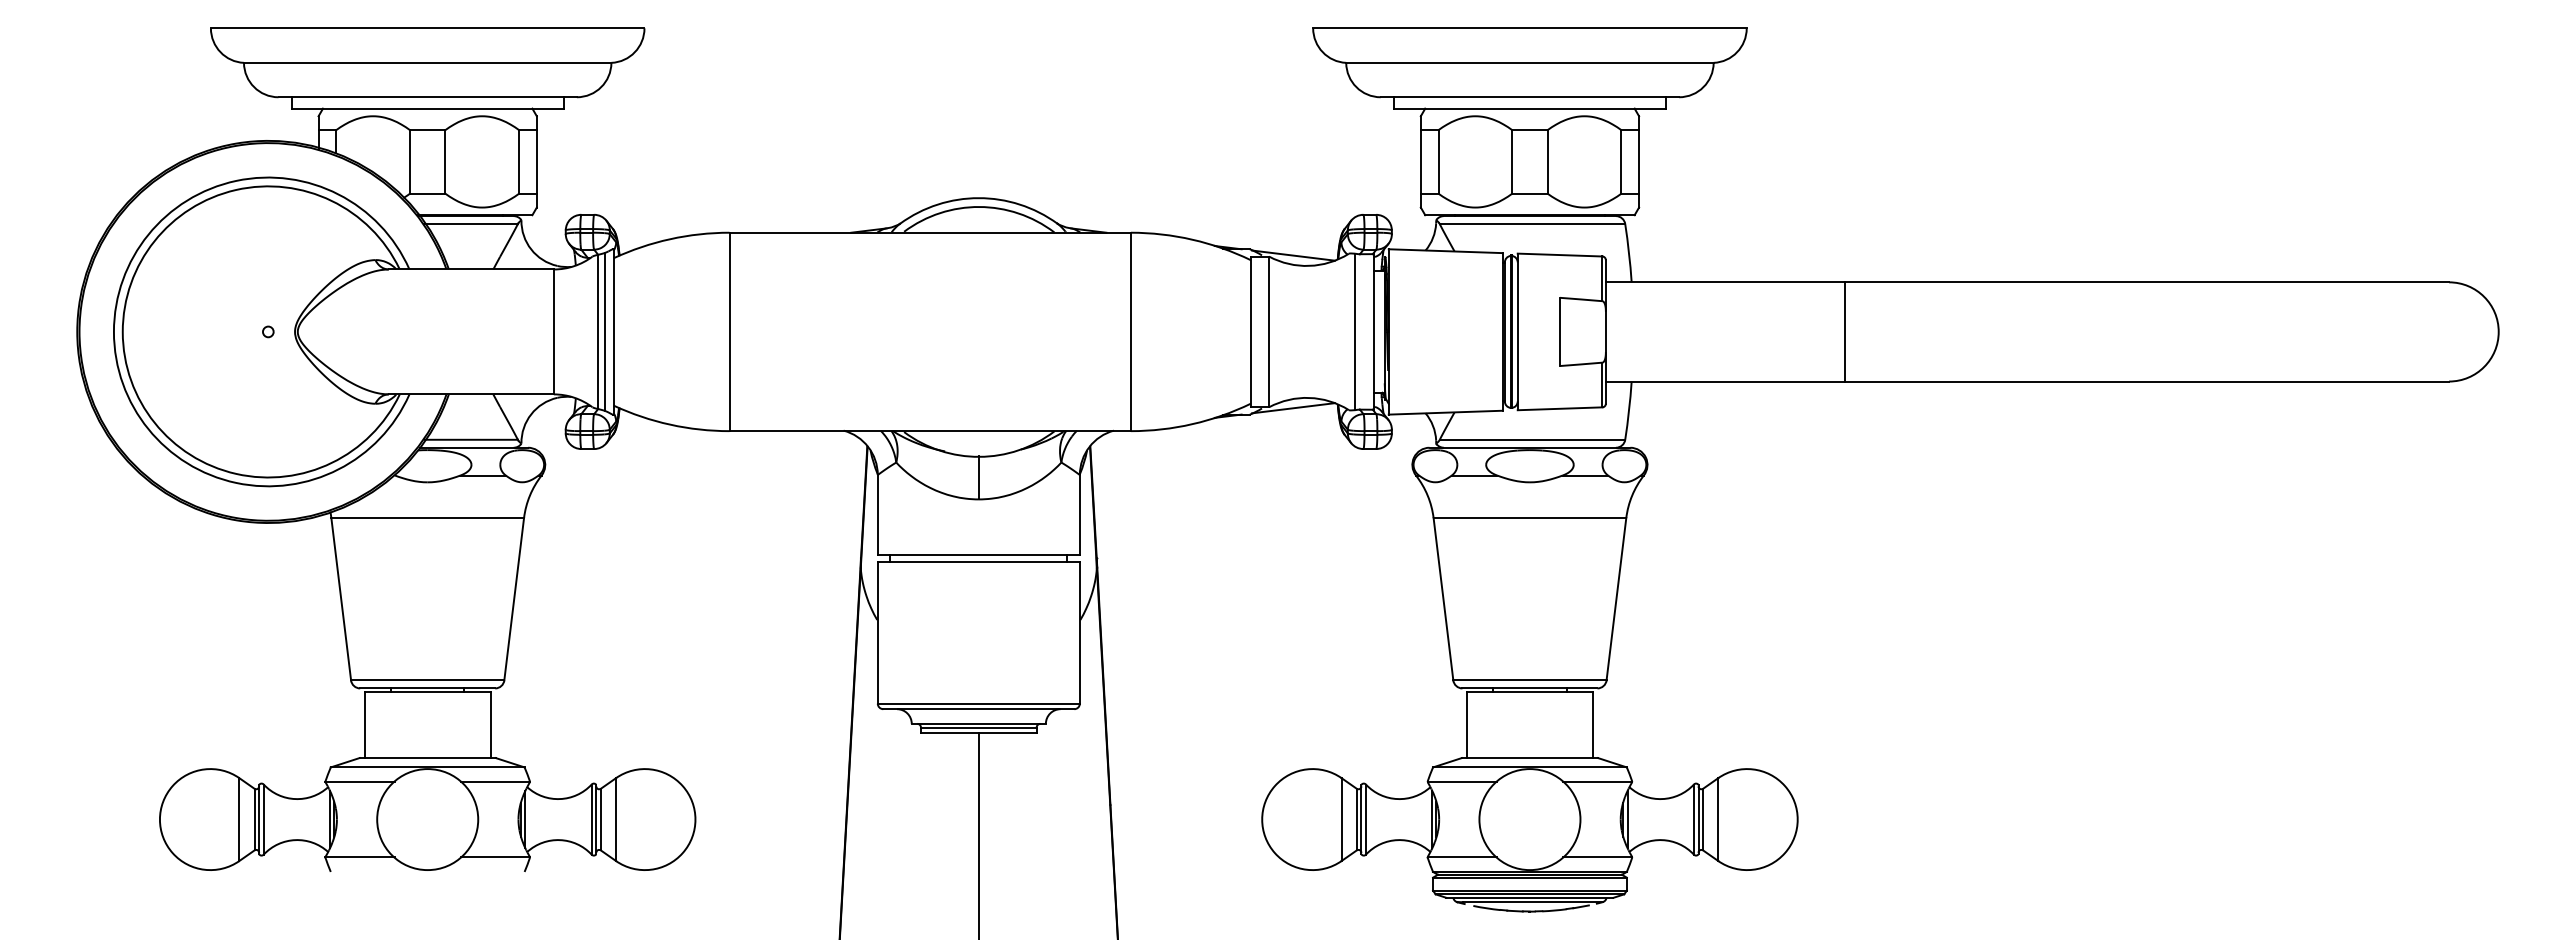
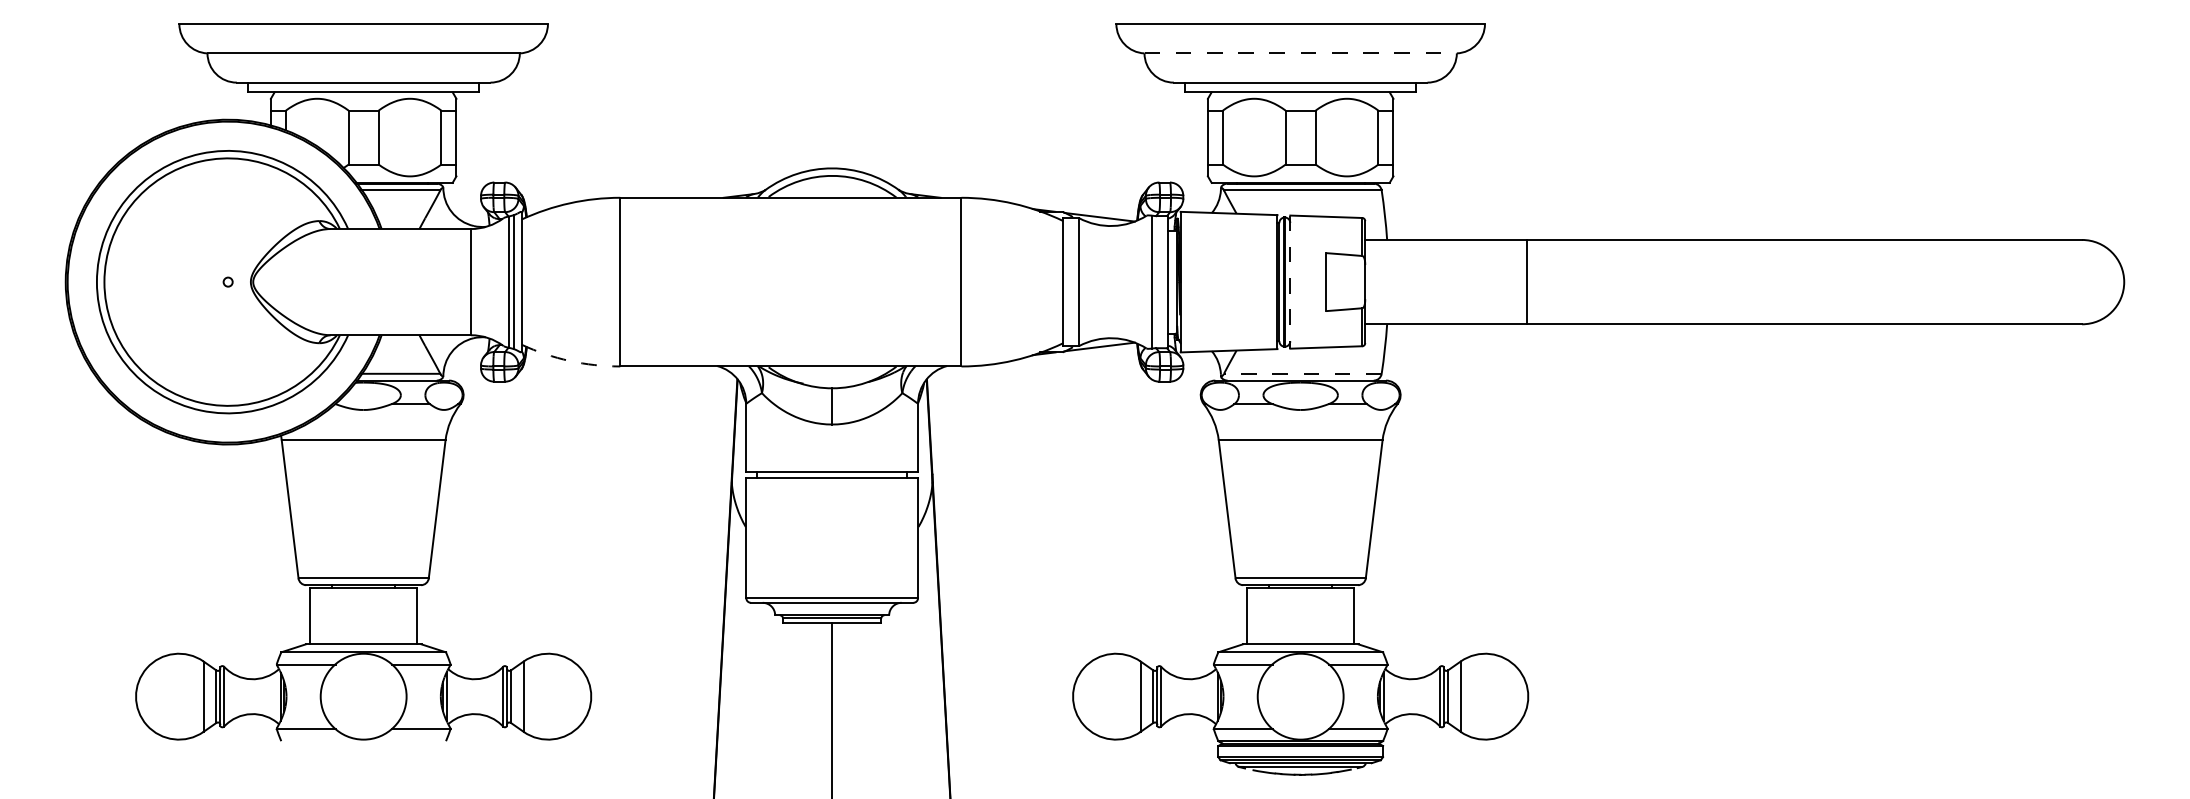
line: (1529, 62) -> (1300, 53), solid -> dashed
line: (1844, 331) -> (1526, 281), moved
line: (1517, 332) -> (1290, 282), solid -> dashed
arc: (670, 424) -> (570, 360), solid -> dashed
line: (1532, 439) -> (1302, 373), solid -> dashed

